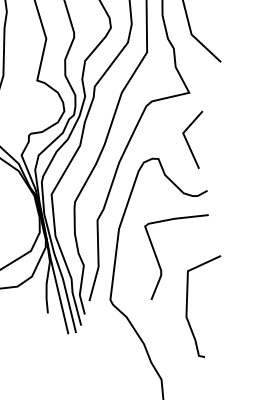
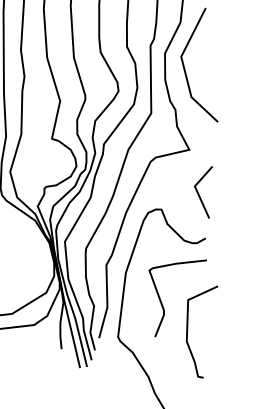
line: (188, 141) -> (199, 193), moved
curve: (188, 304) -> (188, 330), moved

